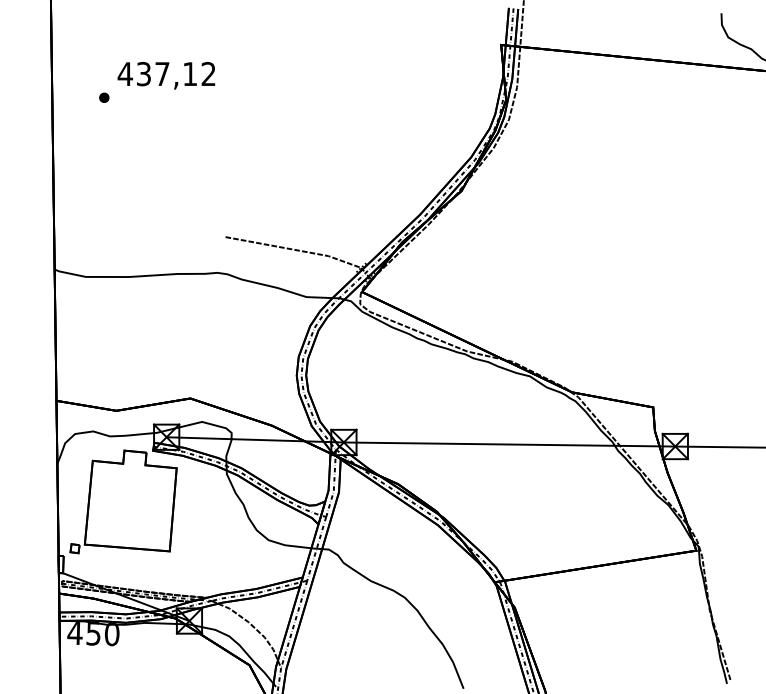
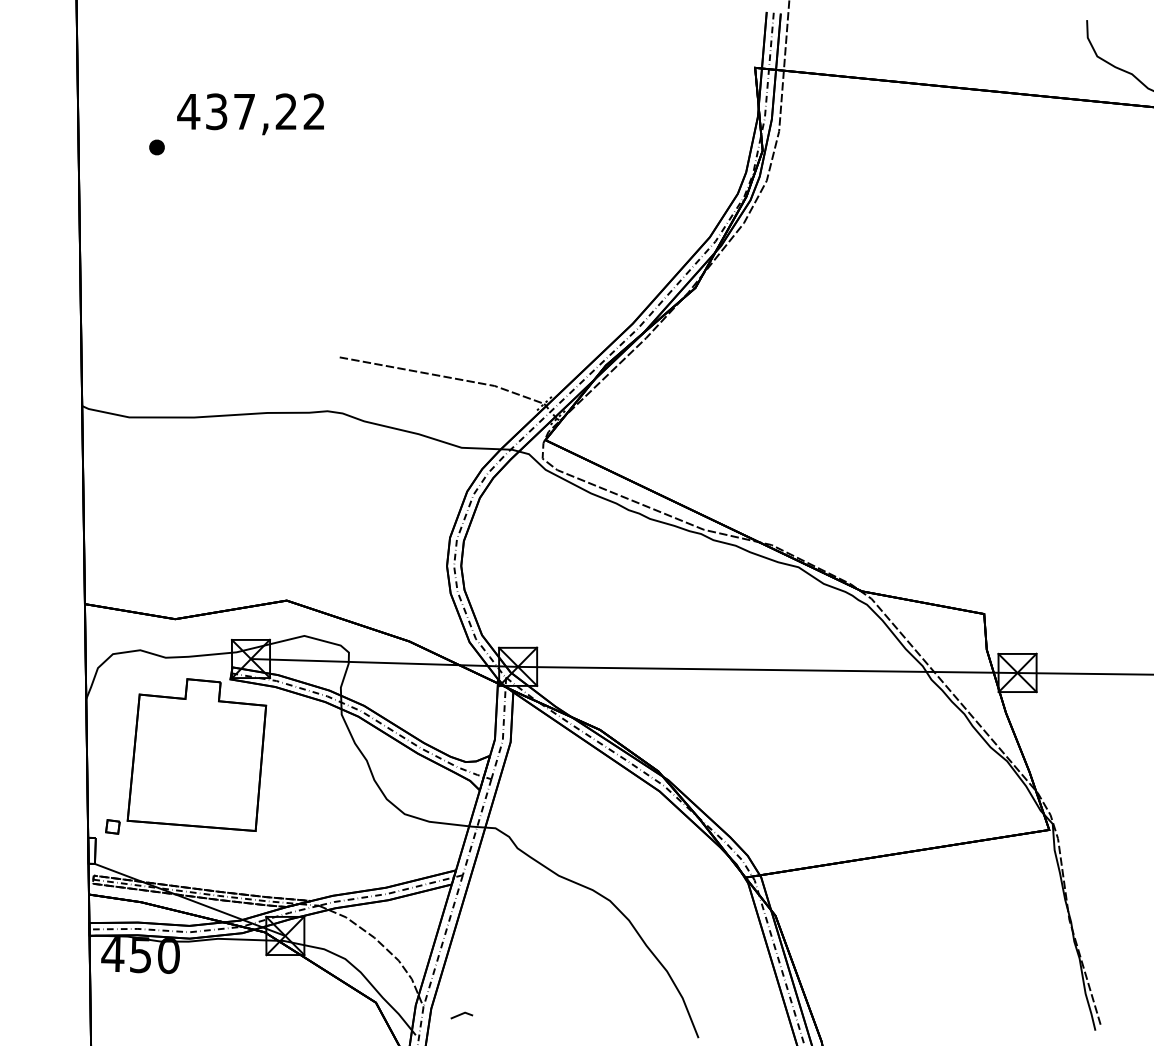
text: (189, 73) -> (285, 110), 437,12 -> 437,22
line: (306, 673) -> (461, 1015), added

